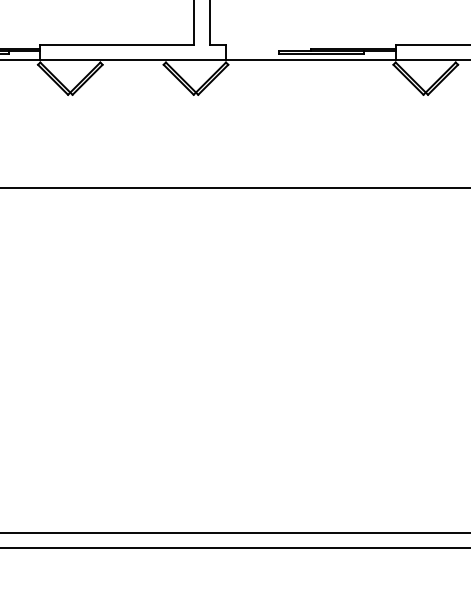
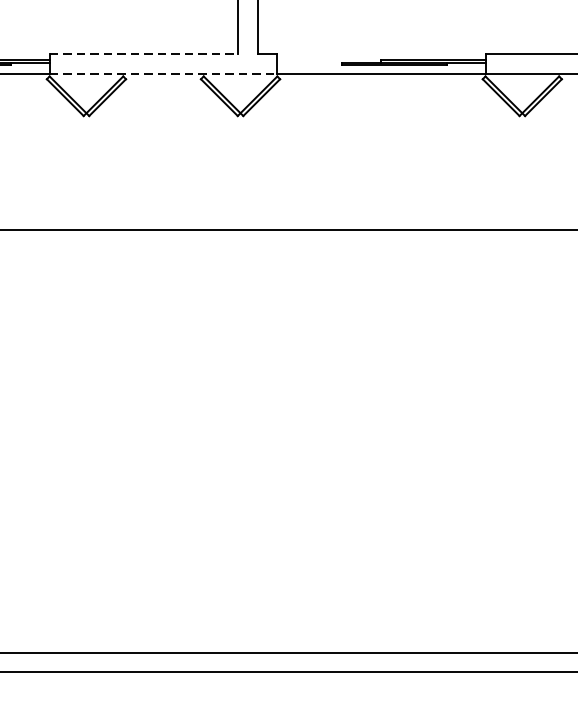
line: (117, 44) -> (144, 54), solid -> dashed
line: (133, 60) -> (163, 73), solid -> dashed

